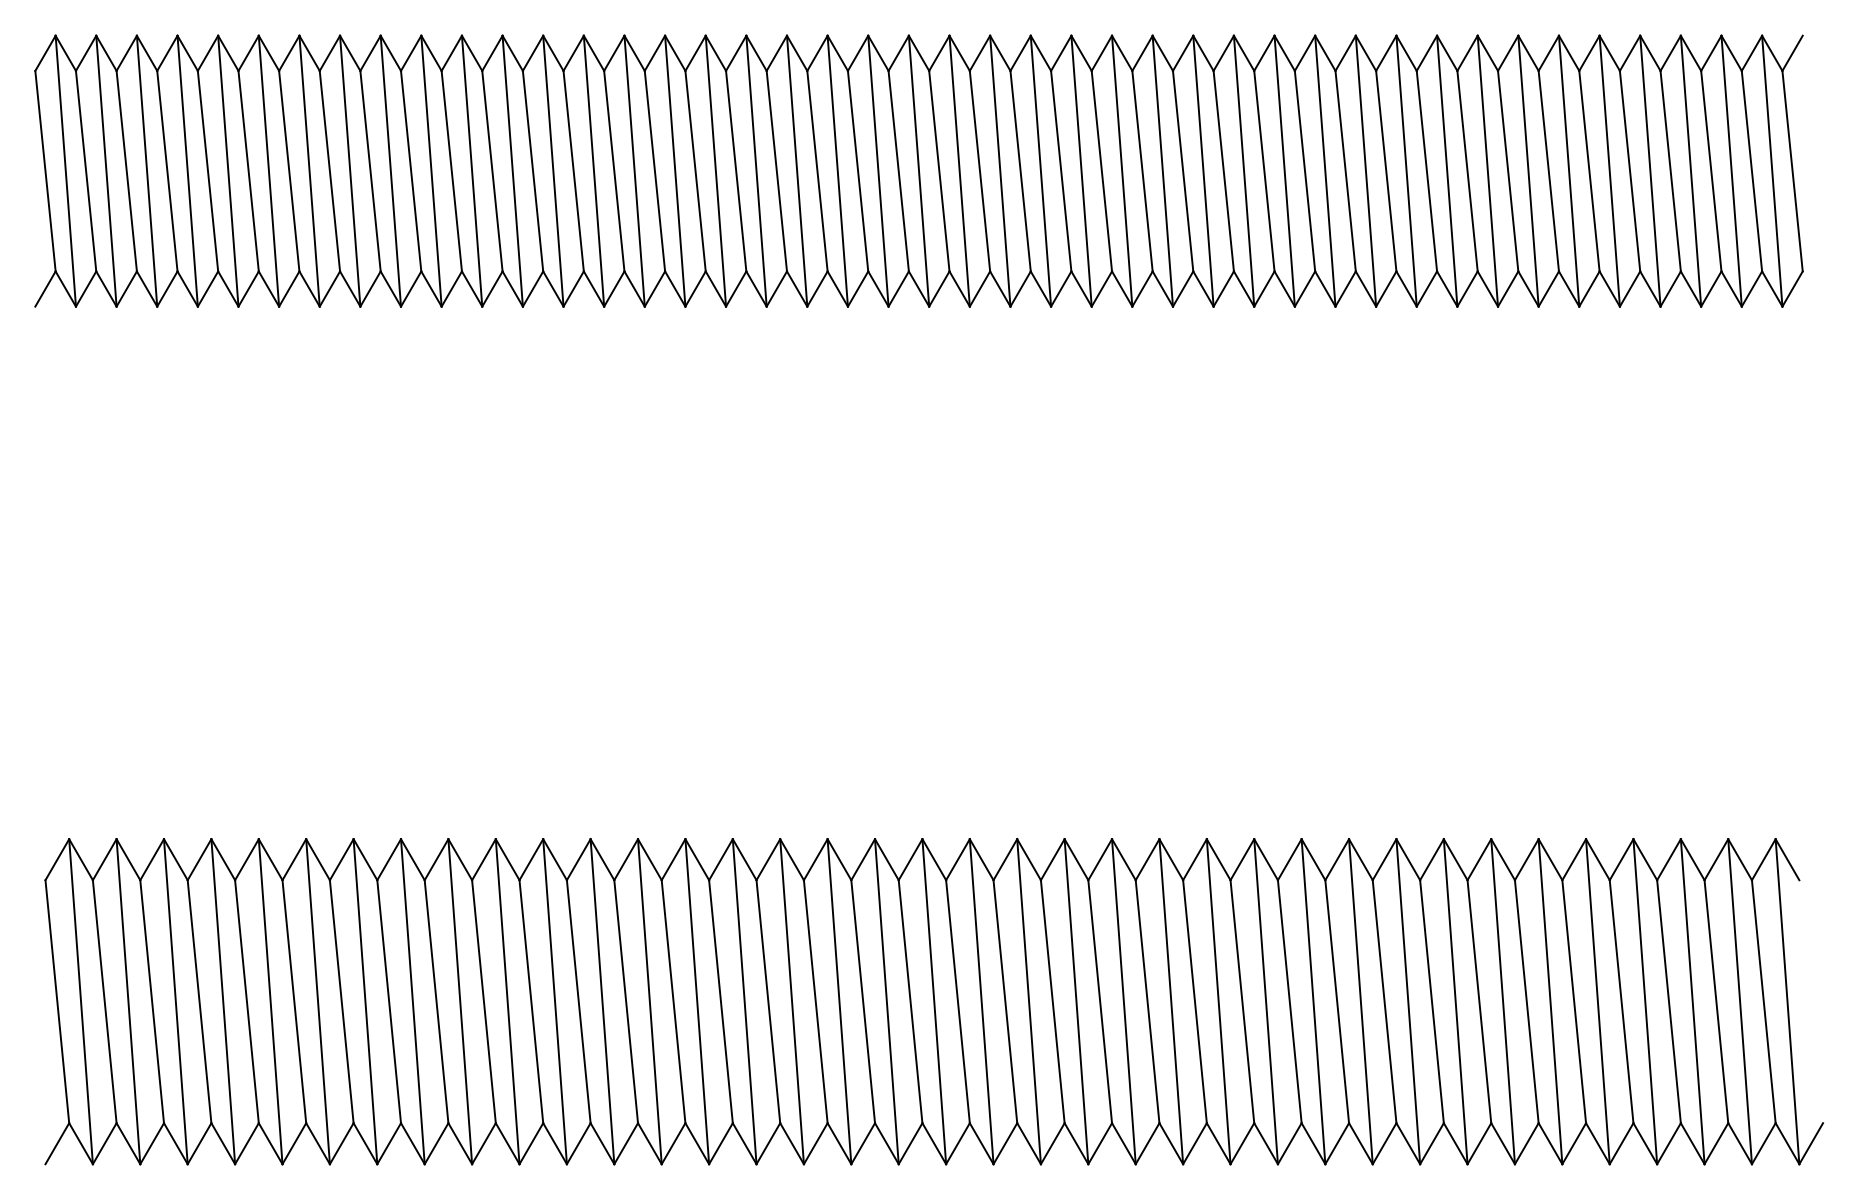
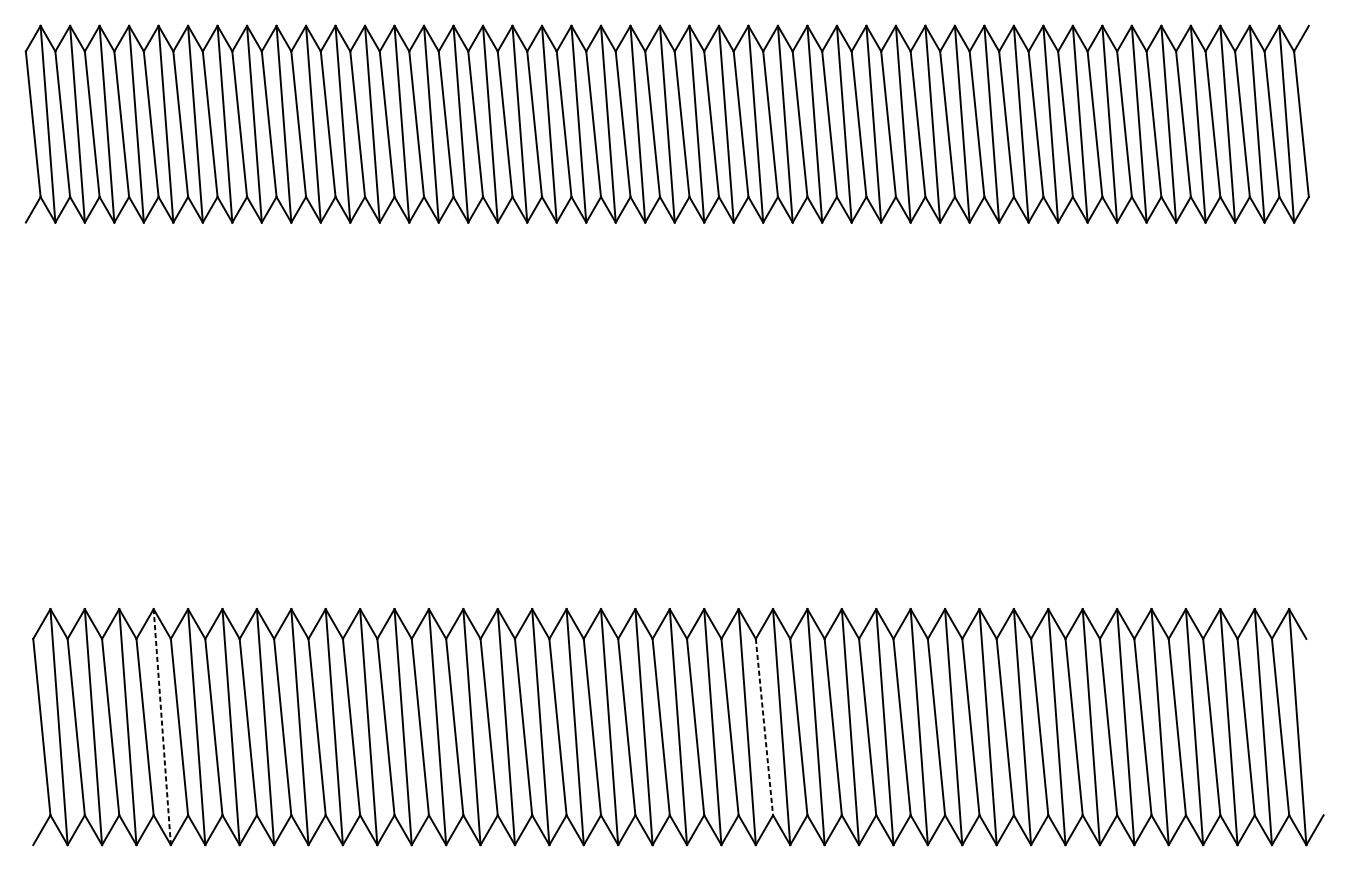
line: (223, 1001) -> (162, 726), solid -> dashed
line: (1052, 1002) -> (764, 727), solid -> dashed

